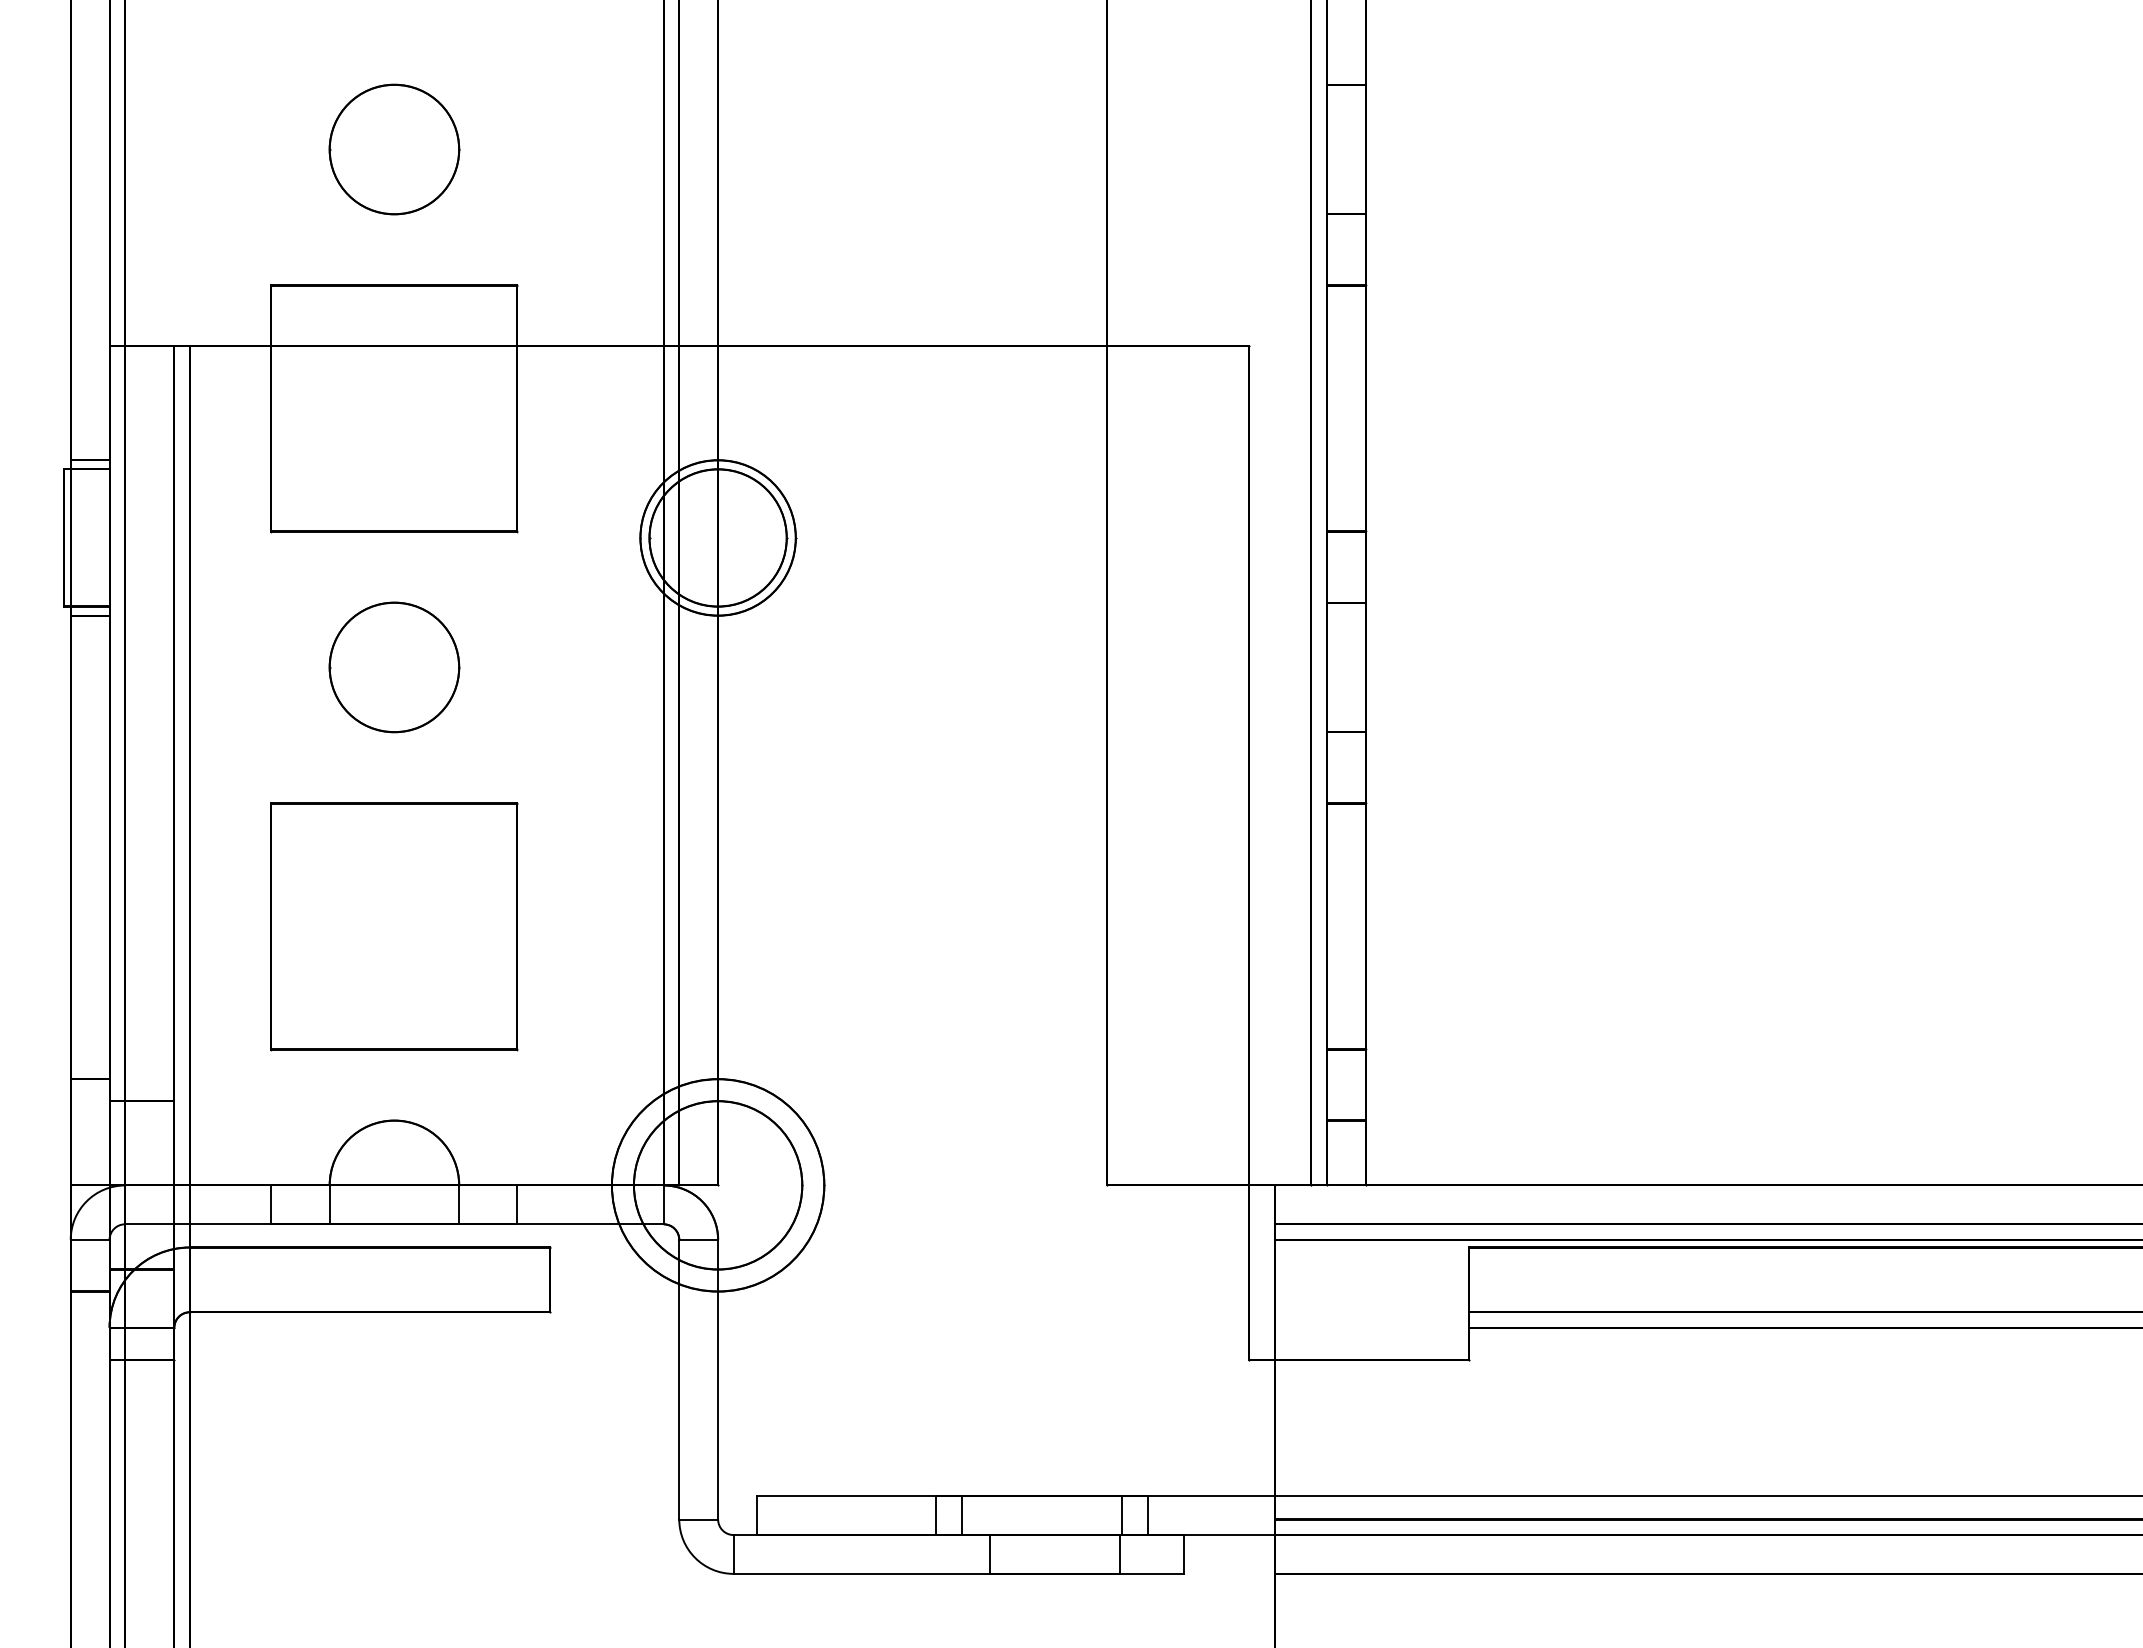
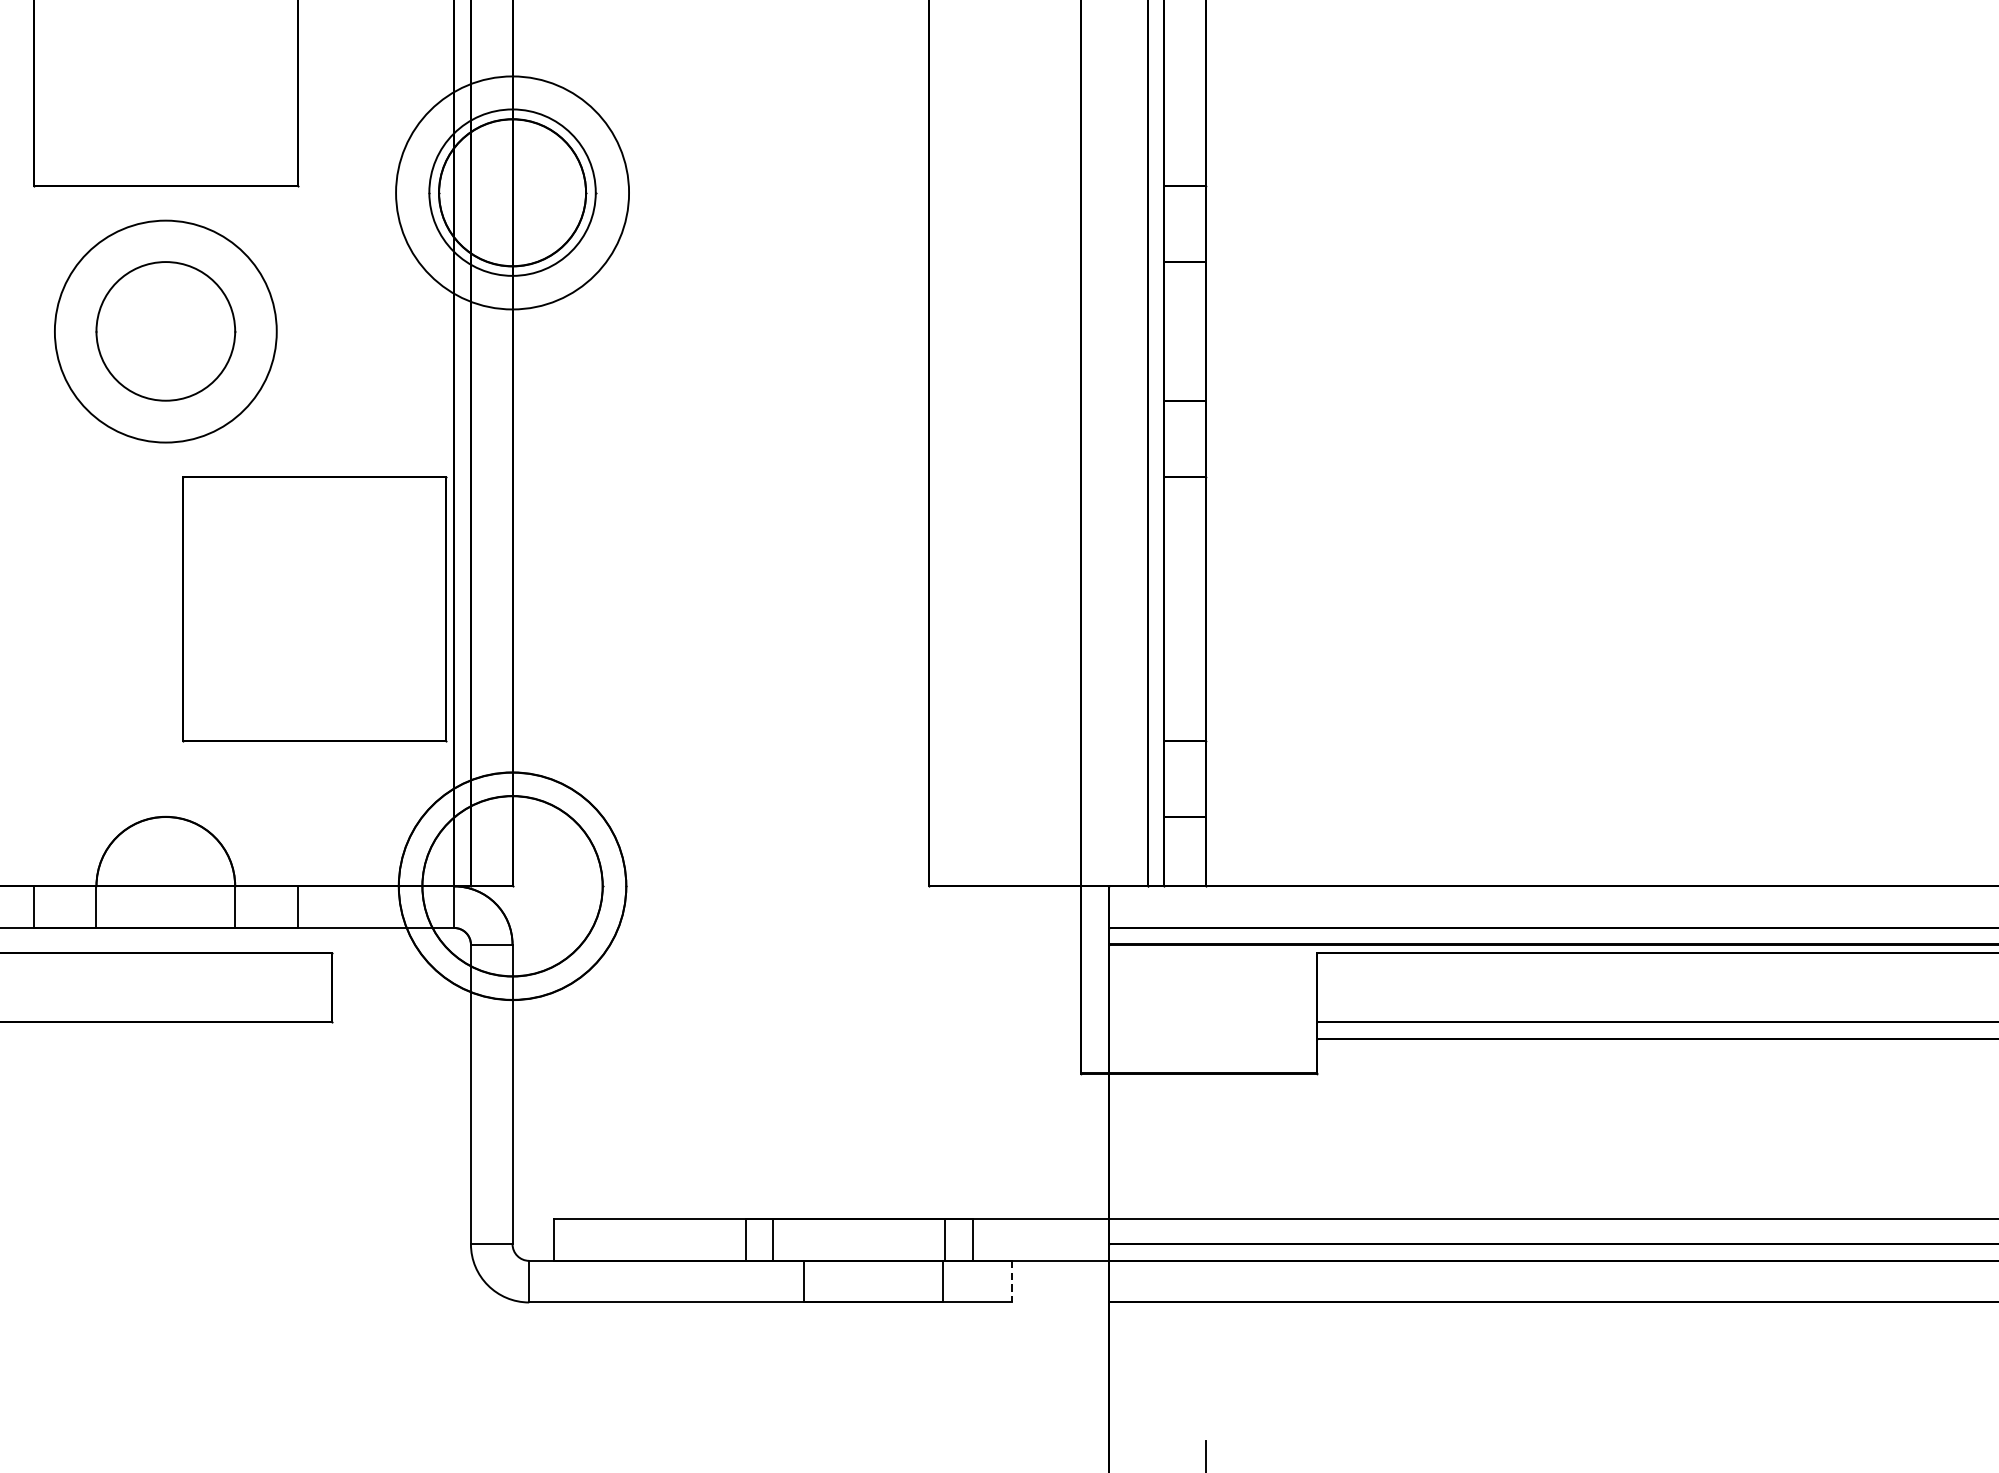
circle: (717, 537) -> (511, 192), size x1.4
circle: (394, 667) -> (165, 331), size x1.6
part: (394, 926) -> (314, 608), moved
line: (1184, 1554) -> (1012, 1281), solid -> dashed

